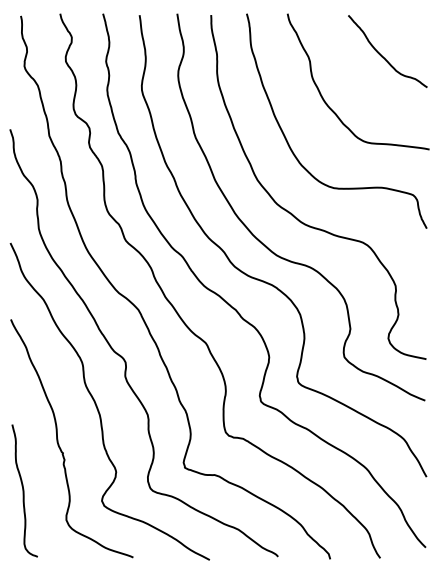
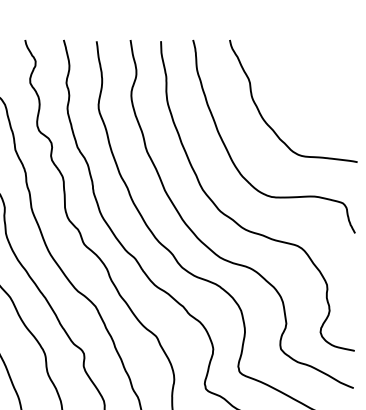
curve: (382, 55) -> (315, 77), removed

